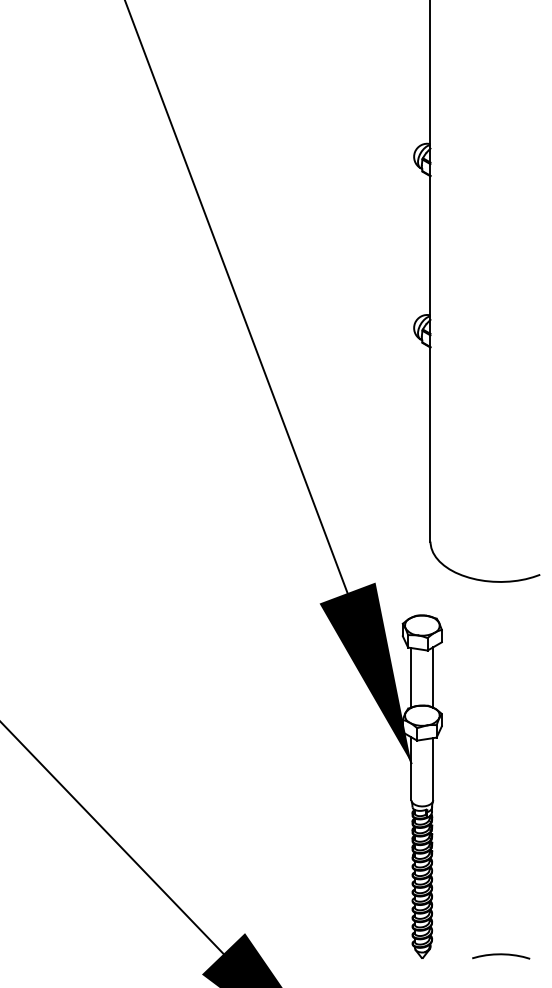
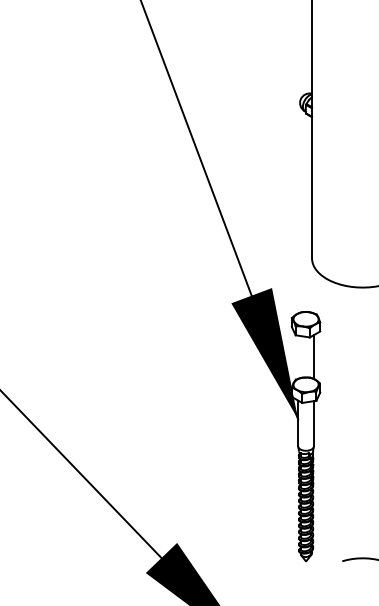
line: (411, 677) -> (298, 357), removed

